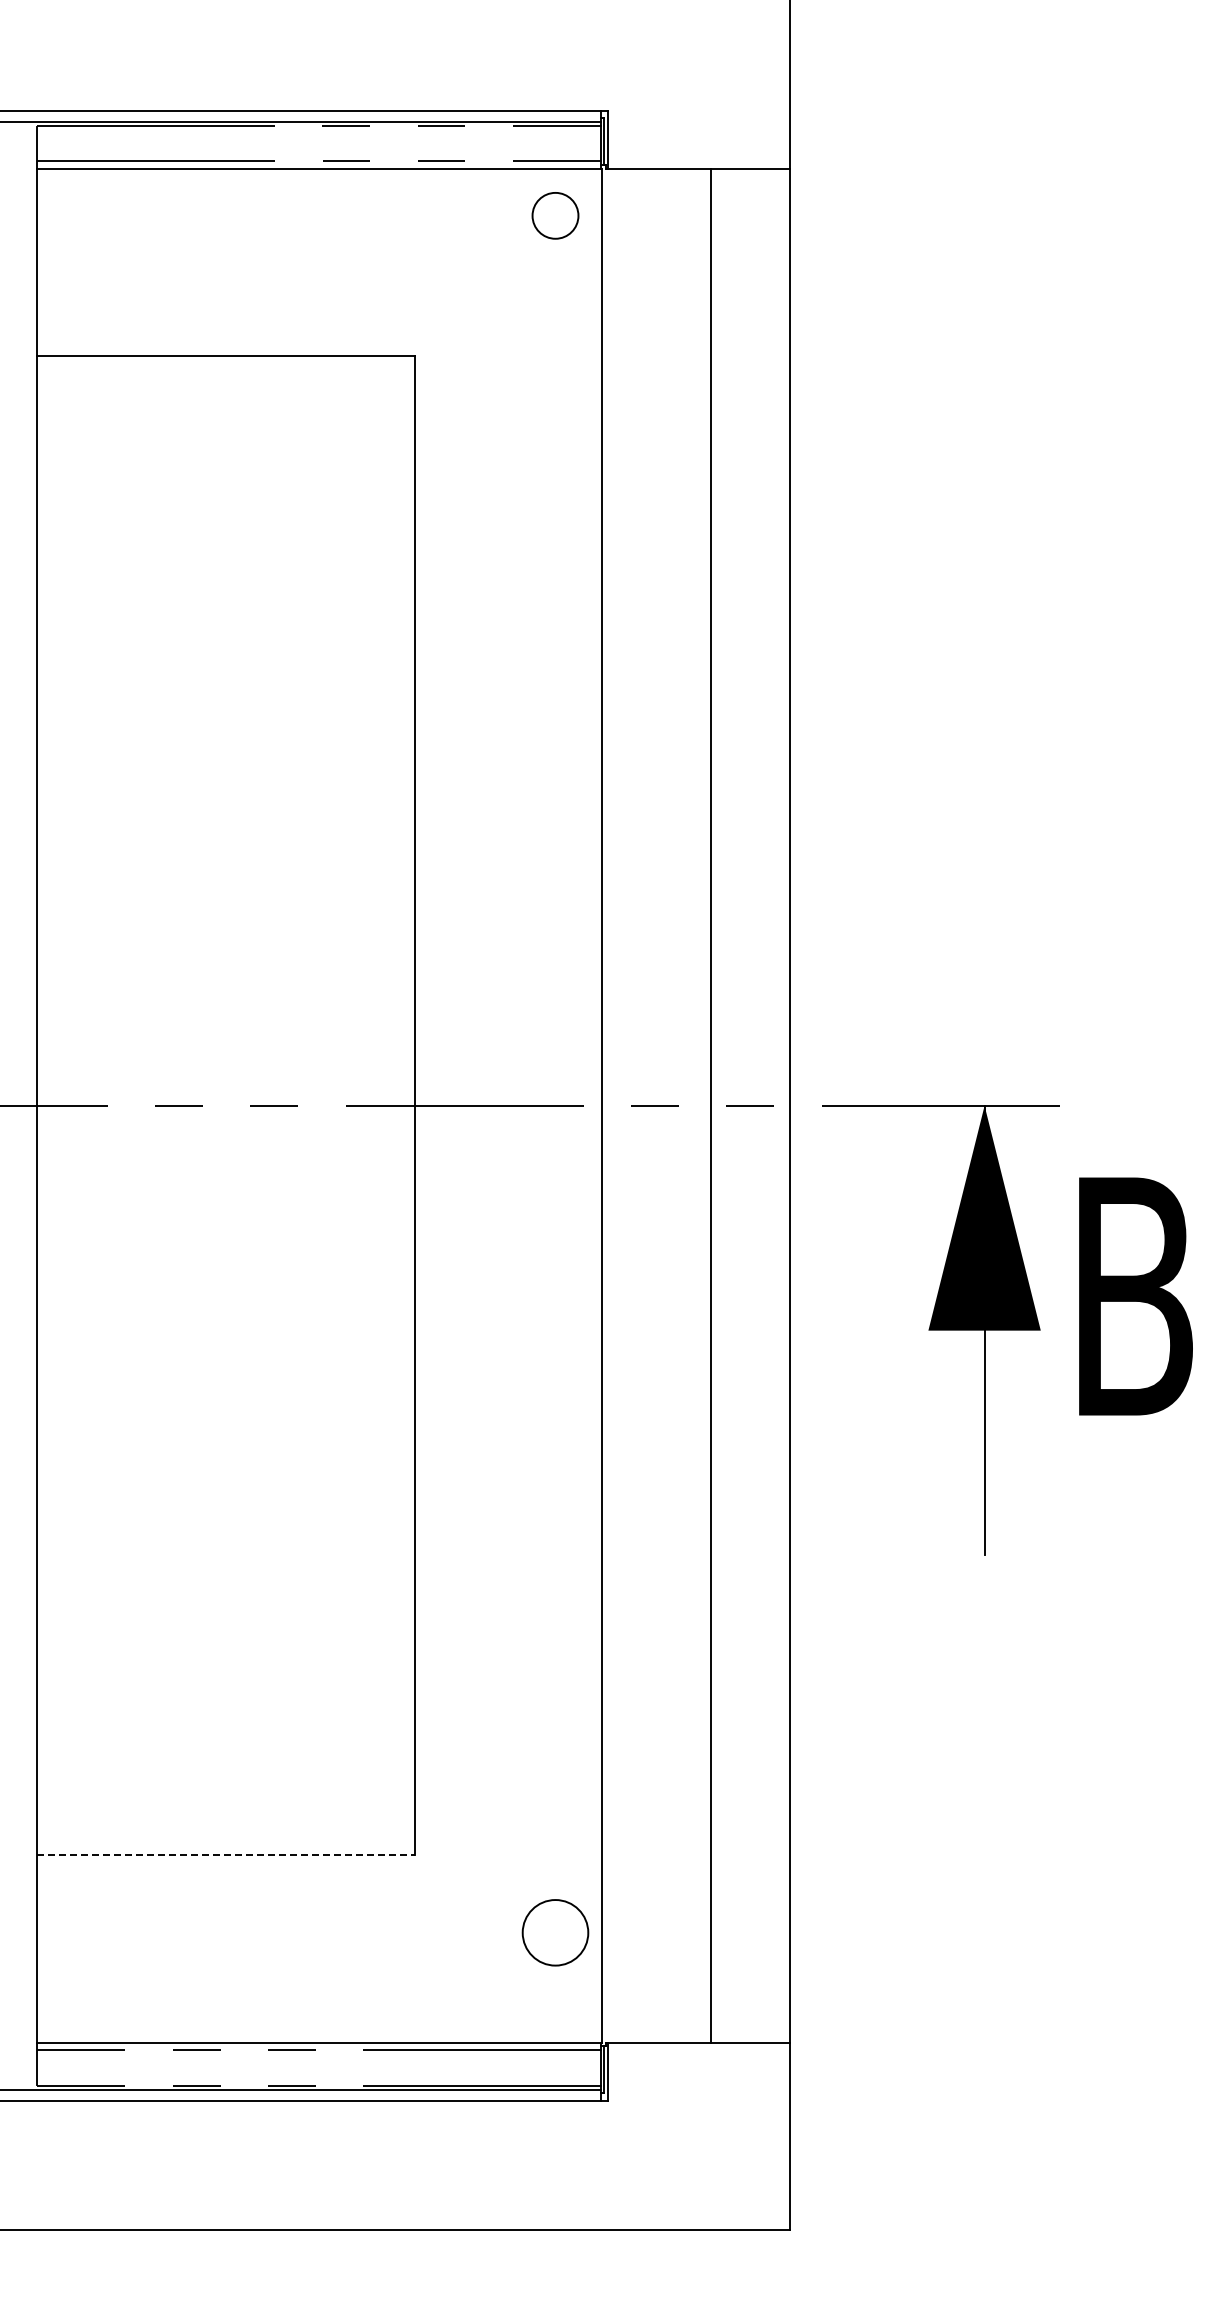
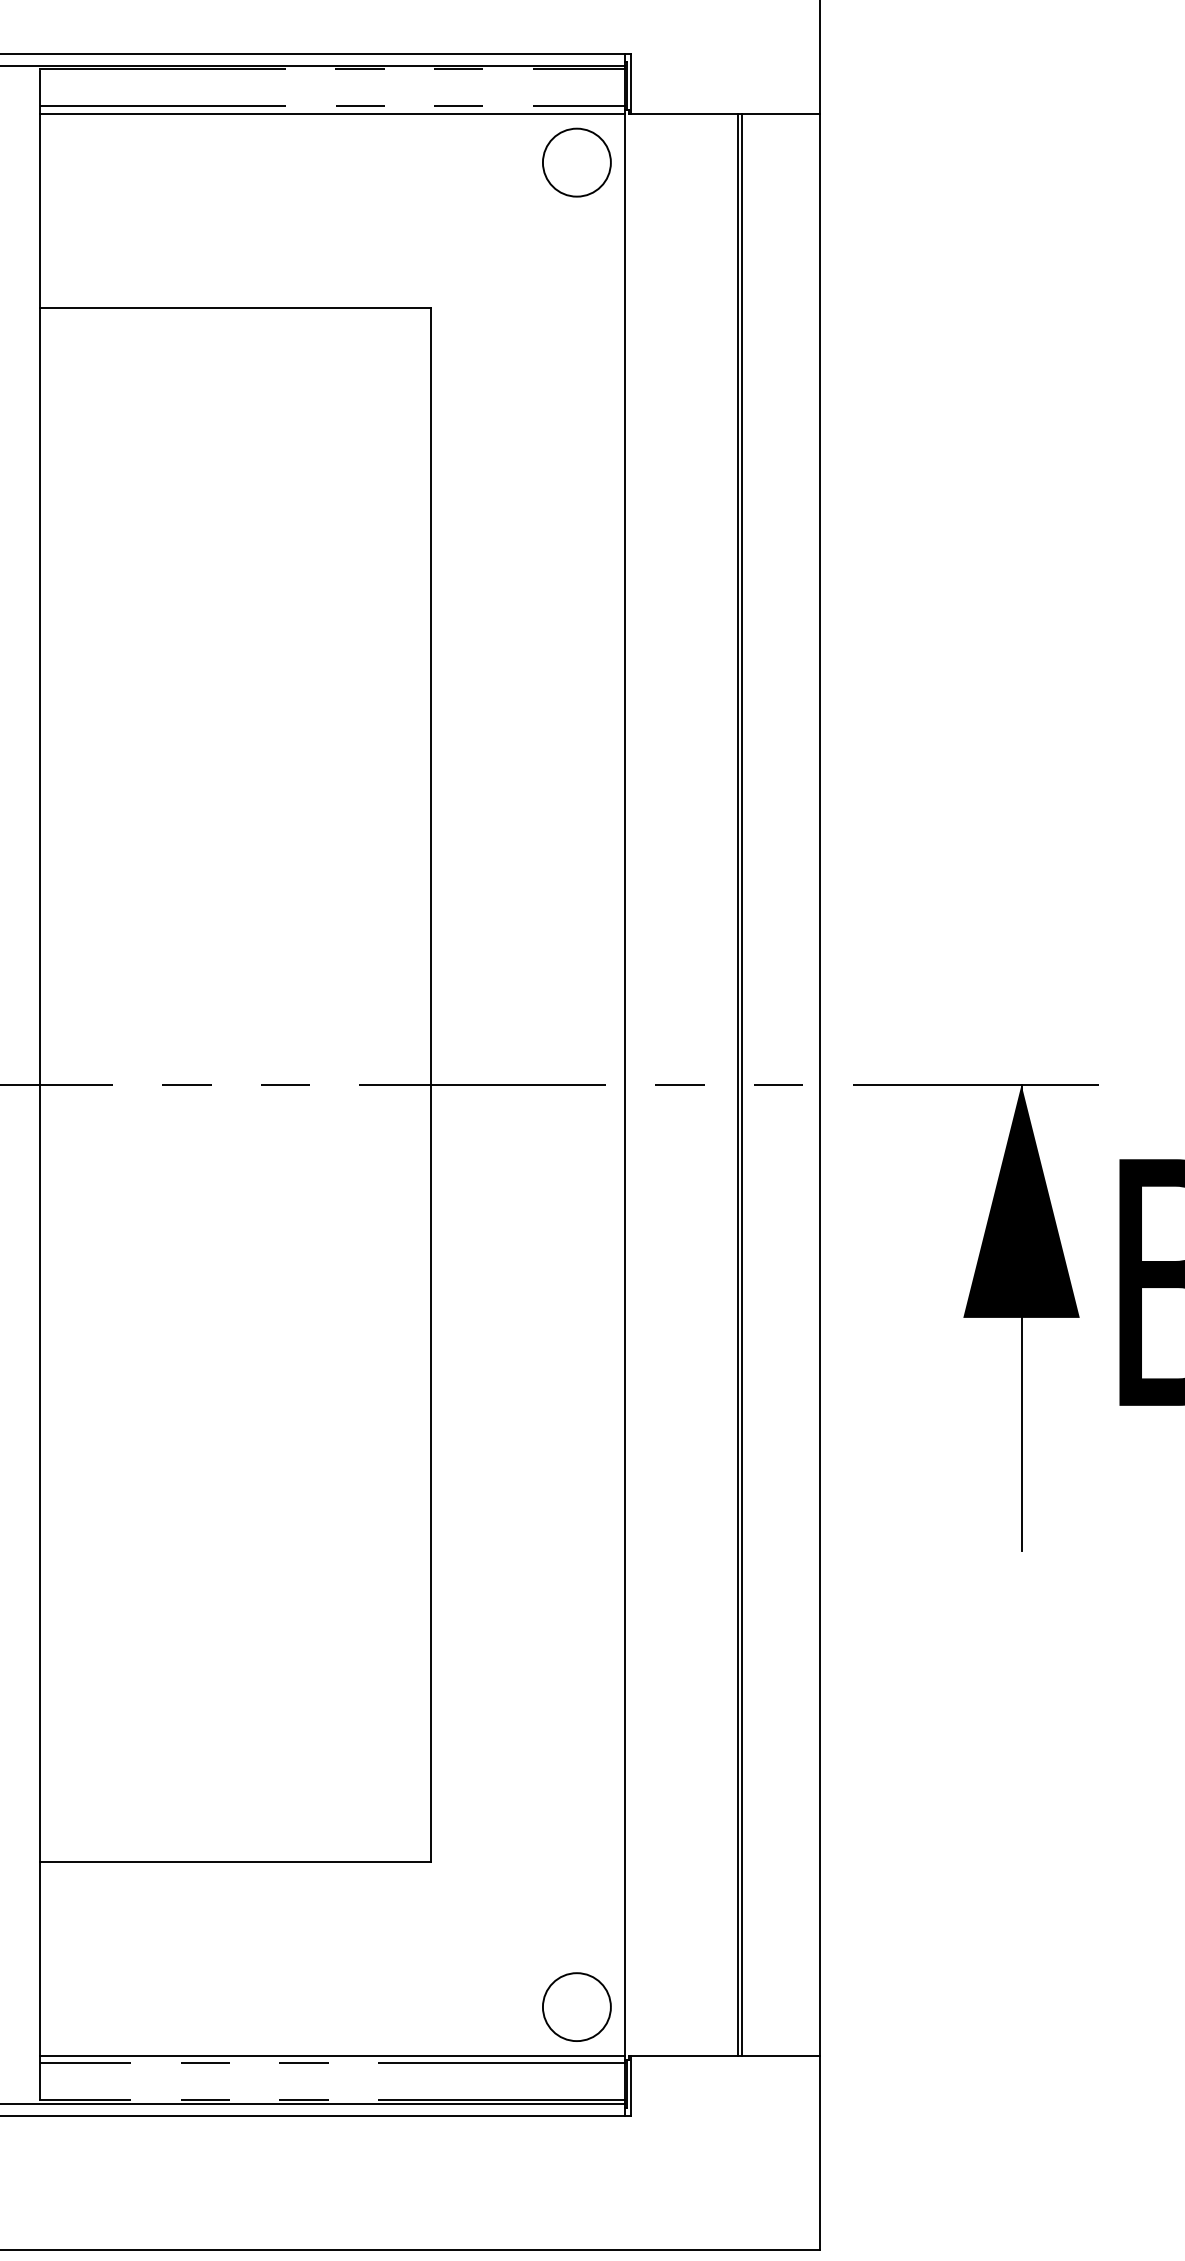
circle: (555, 215) -> (576, 162), size x1.43
line: (714, 1105) -> (741, 1084), added
line: (226, 1855) -> (236, 1861), dashed -> solid
circle: (555, 1932) -> (576, 2006), moved

